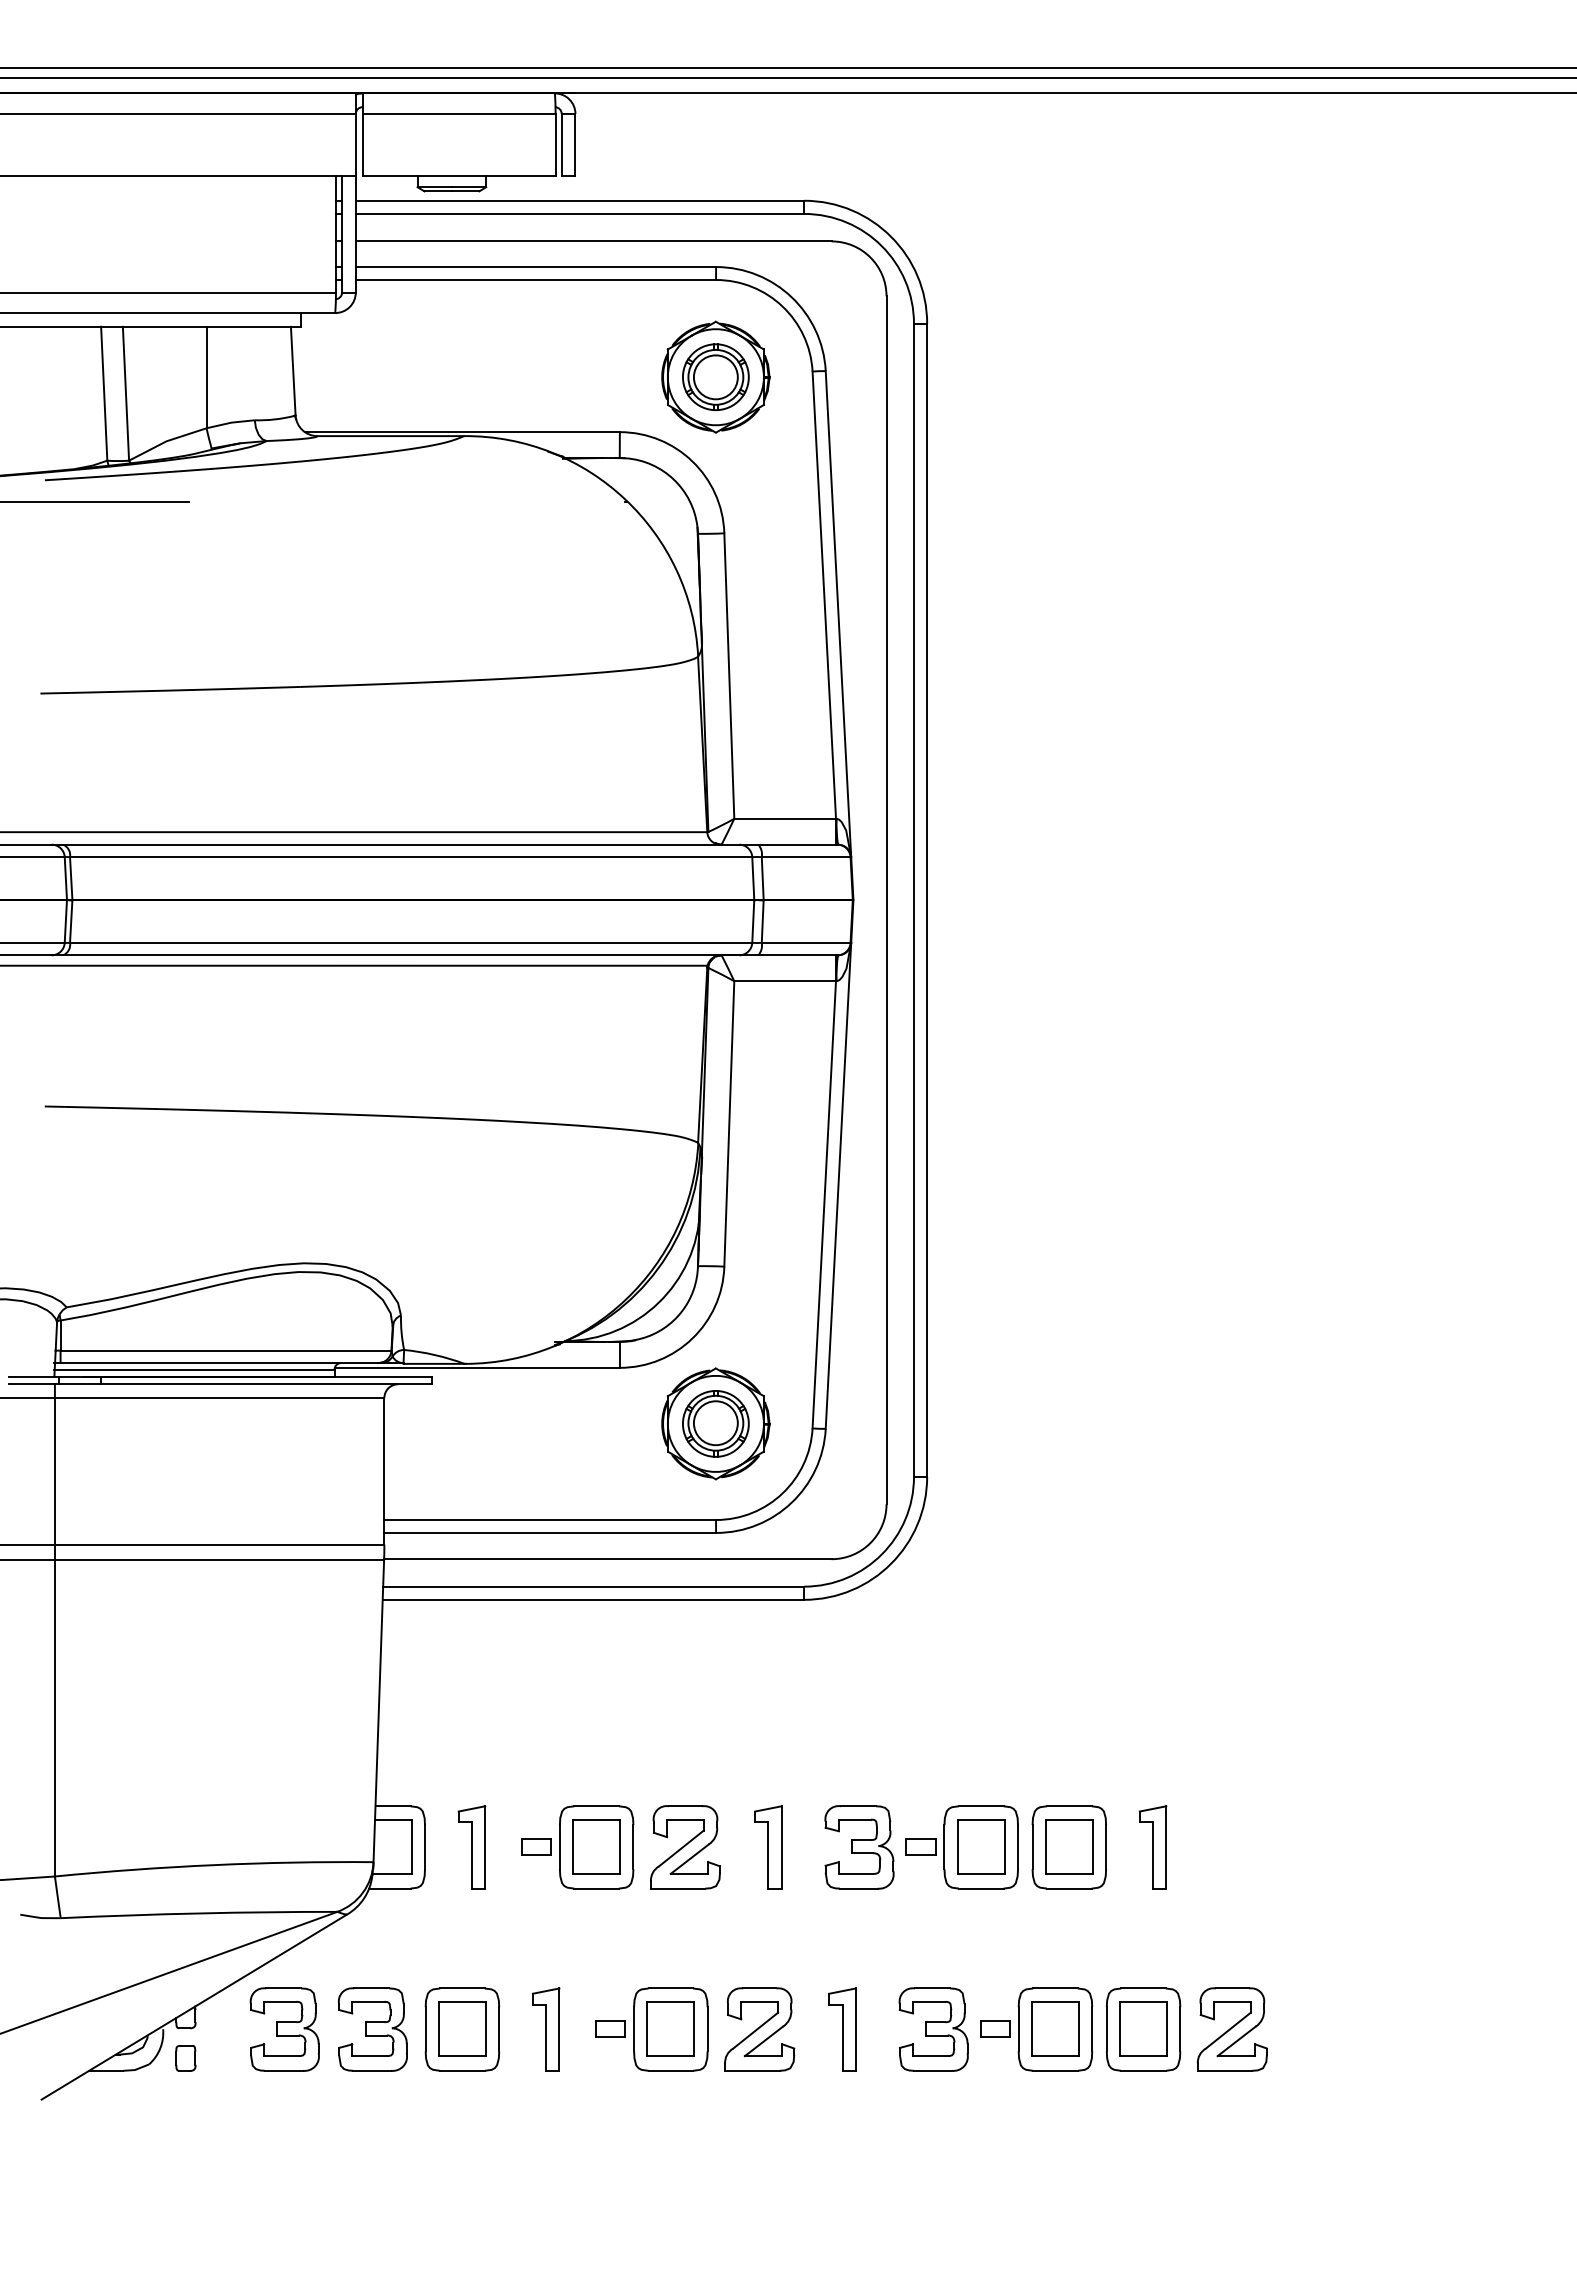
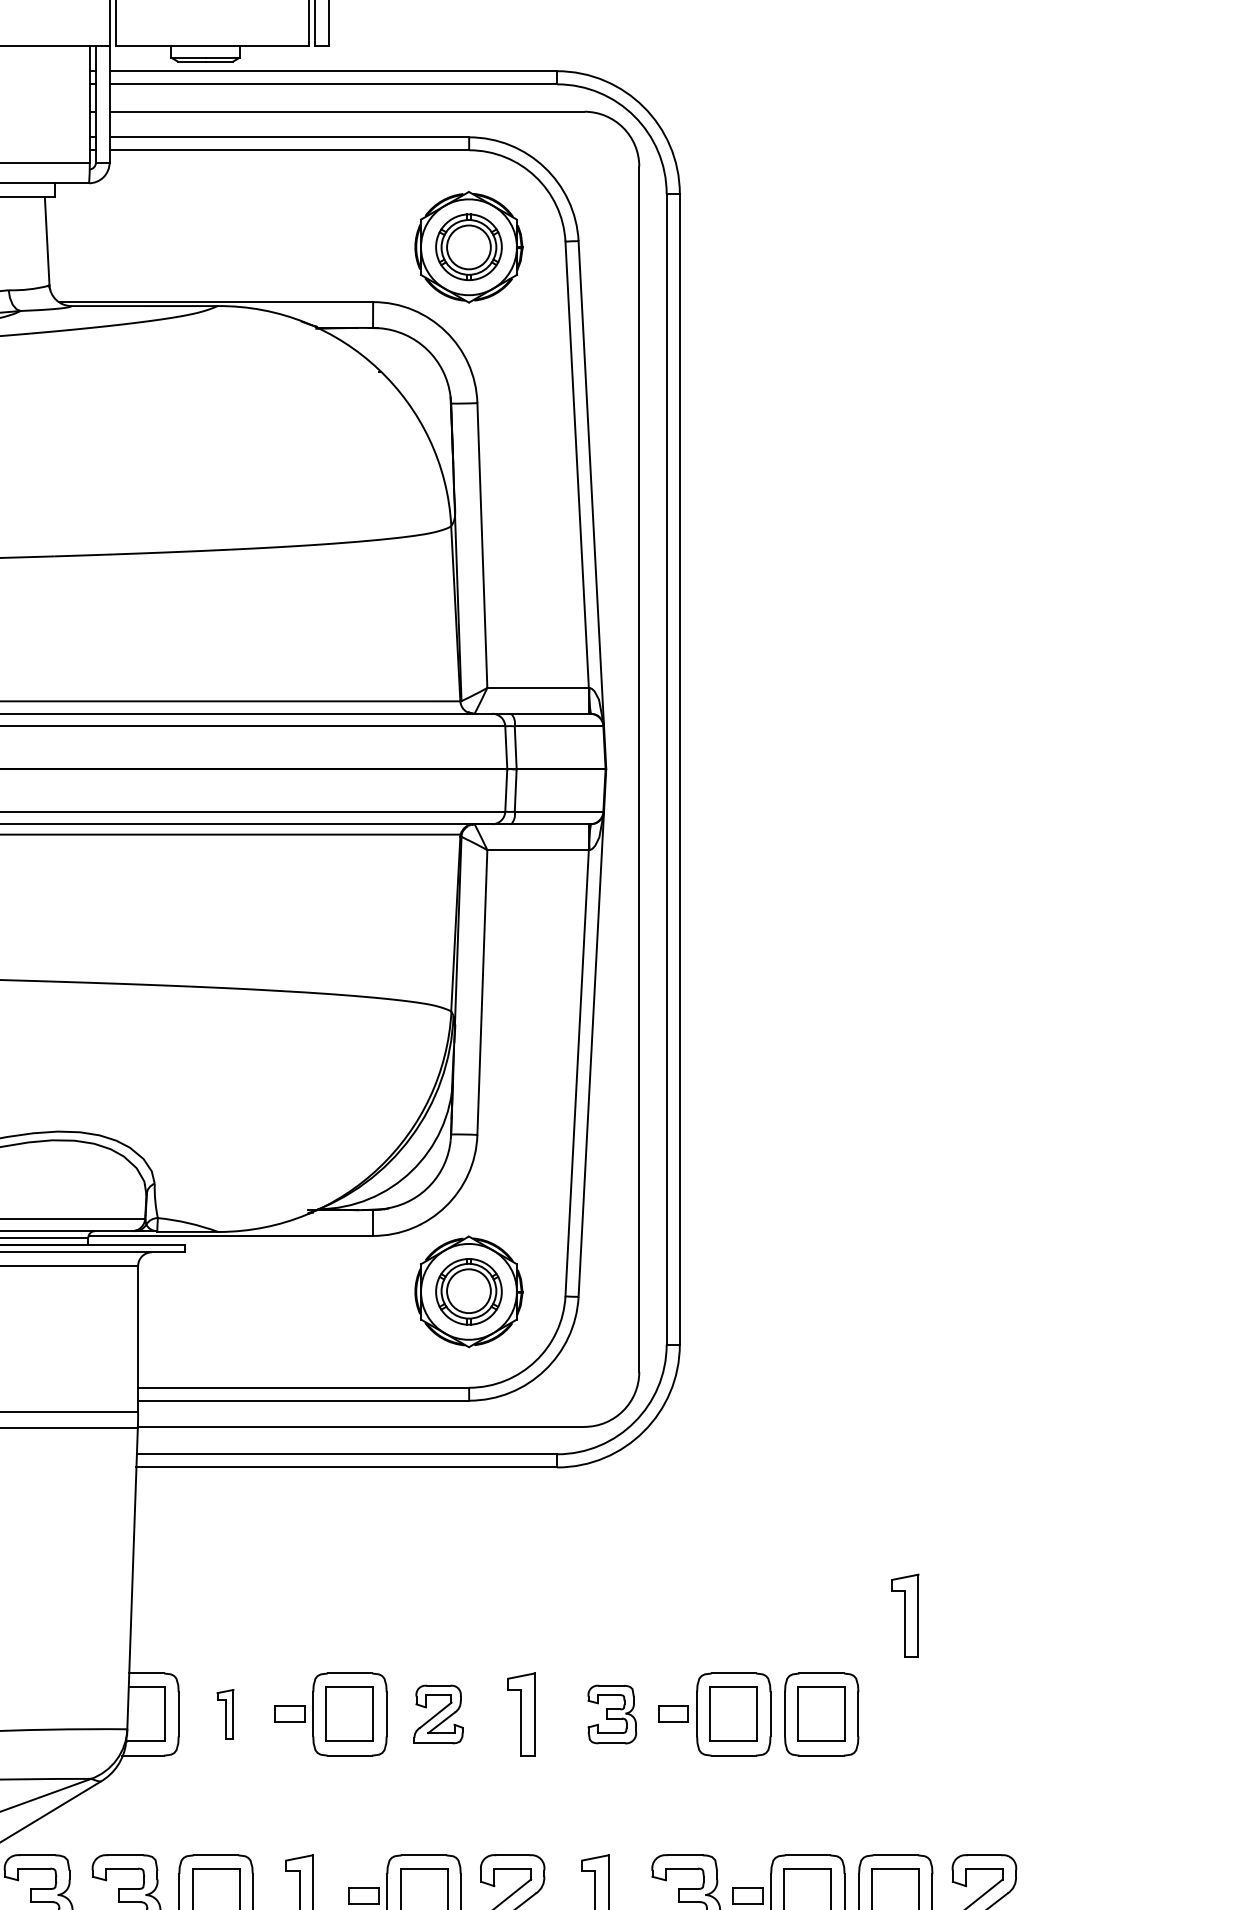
part: (471, 1847) -> (225, 1714), size x0.6
part: (685, 1847) -> (438, 1714), size x0.7
part: (859, 1847) -> (612, 1714), size x0.7
part: (1152, 1847) -> (904, 1615), moved

